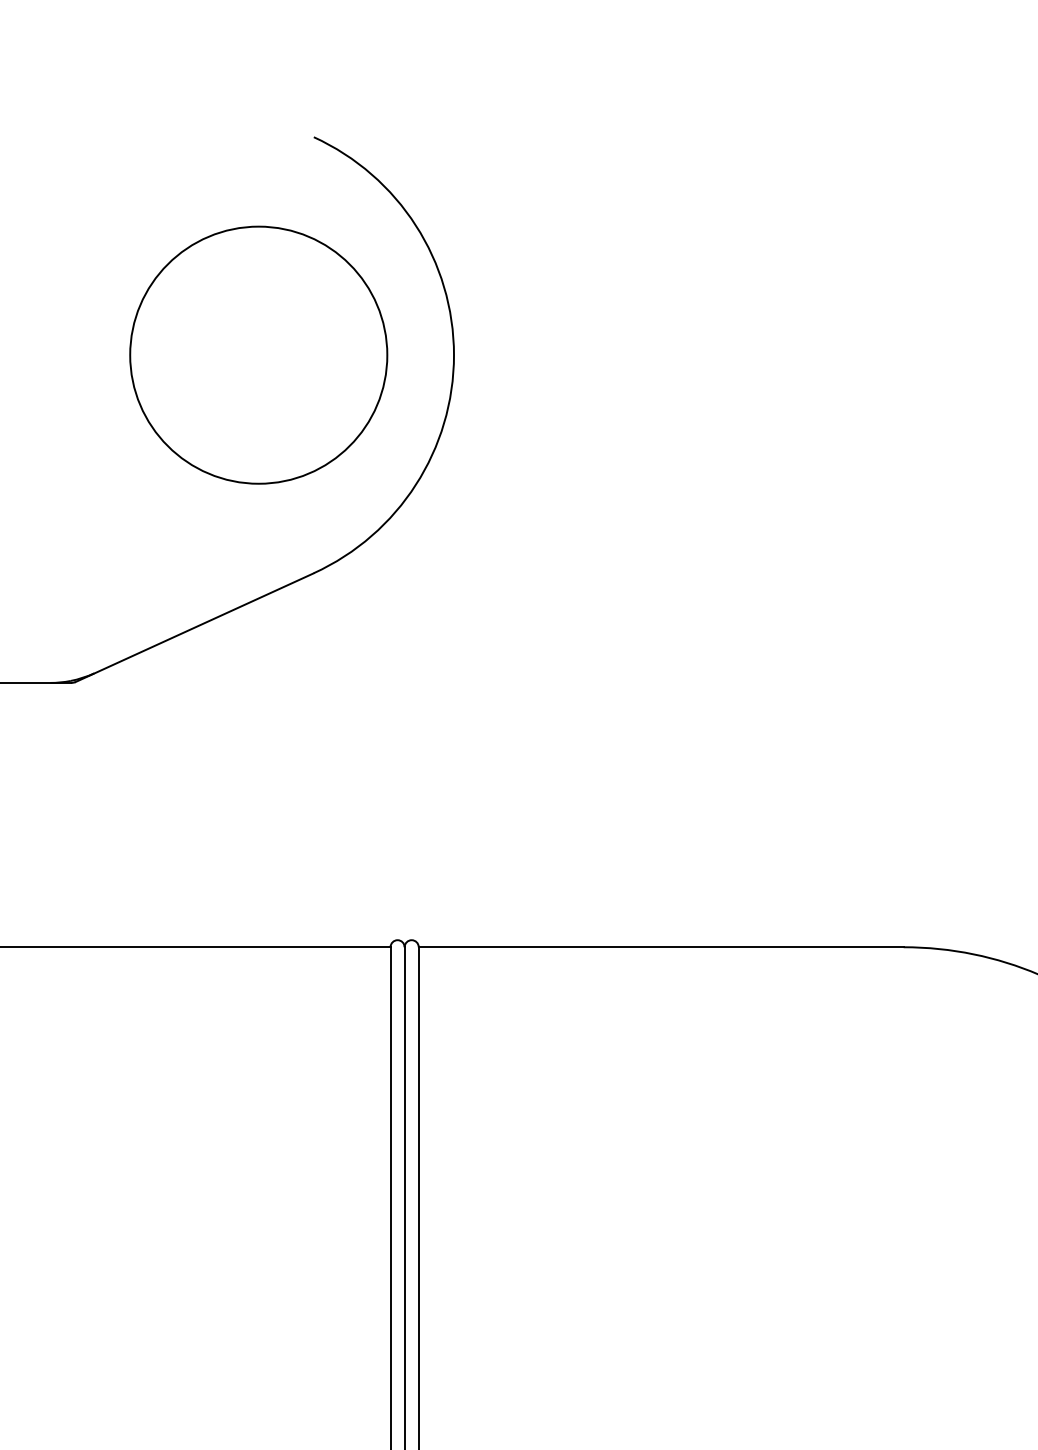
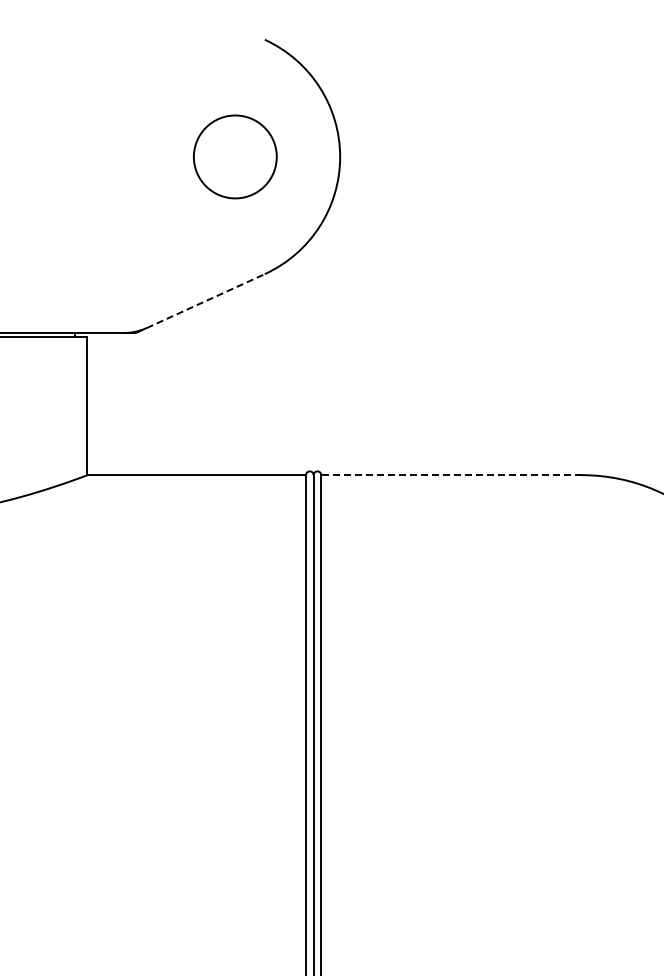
circle: (259, 354) -> (235, 156), size x0.6
line: (195, 627) -> (201, 303), solid -> dashed
line: (661, 947) -> (451, 475), solid -> dashed

